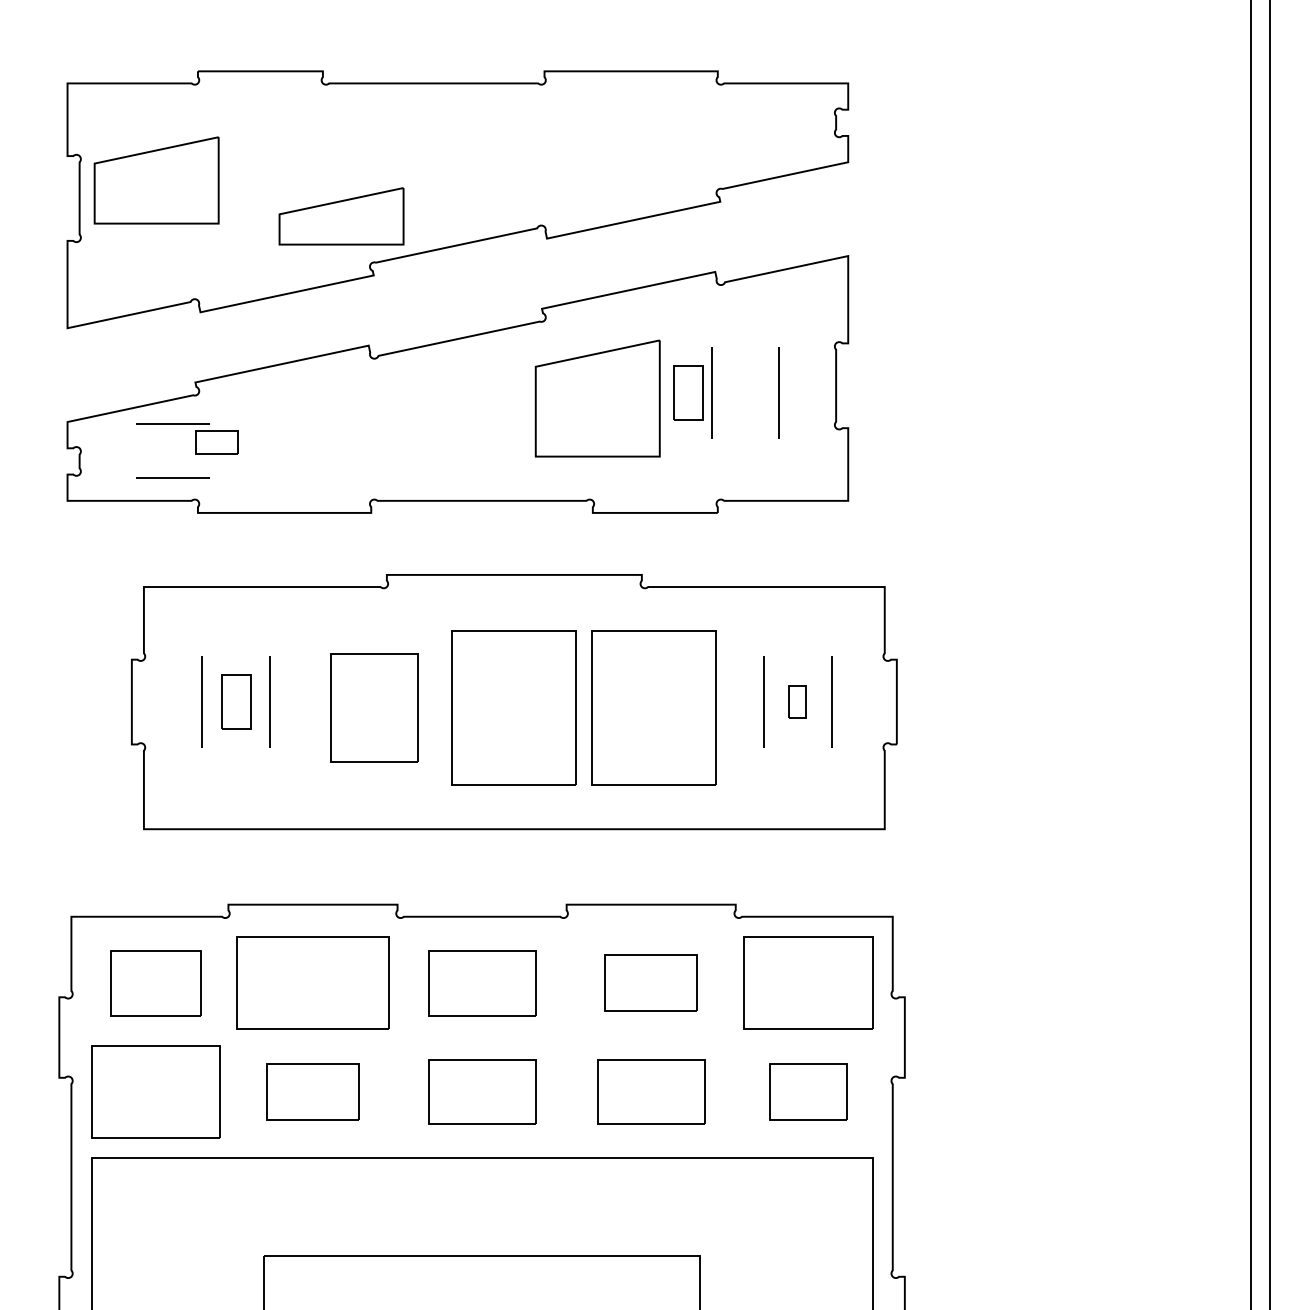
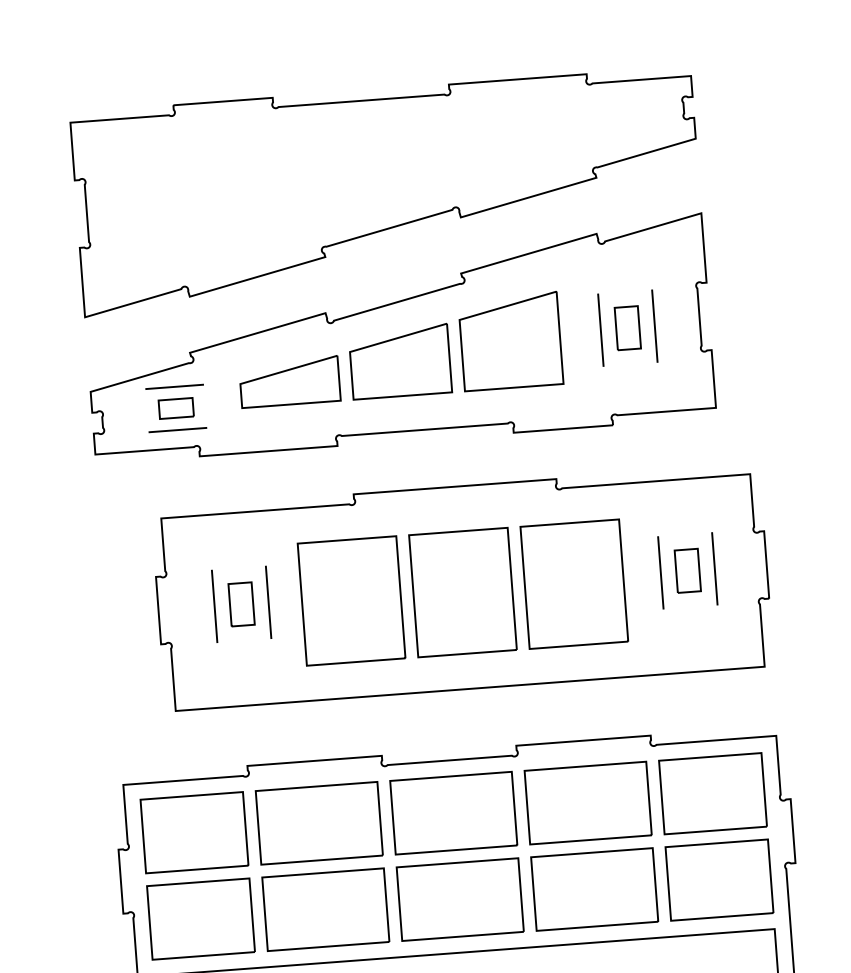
part: (156, 180) -> (400, 361), moved
part: (341, 216) -> (289, 382), moved
part: (688, 392) -> (627, 327), moved
part: (216, 442) -> (175, 408), moved
part: (797, 701) -> (687, 570), size x1.67
part: (373, 707) -> (350, 600), size x1.43
part: (155, 982) -> (194, 832), size x1.43
part: (482, 982) -> (454, 812), size x1.43
part: (651, 982) -> (588, 802), size x1.67
part: (312, 1091) -> (325, 909), size x1.67
part: (482, 1091) -> (460, 899), size x1.43
part: (651, 1091) -> (594, 889), size x1.43
part: (808, 1091) -> (719, 879), size x1.67

